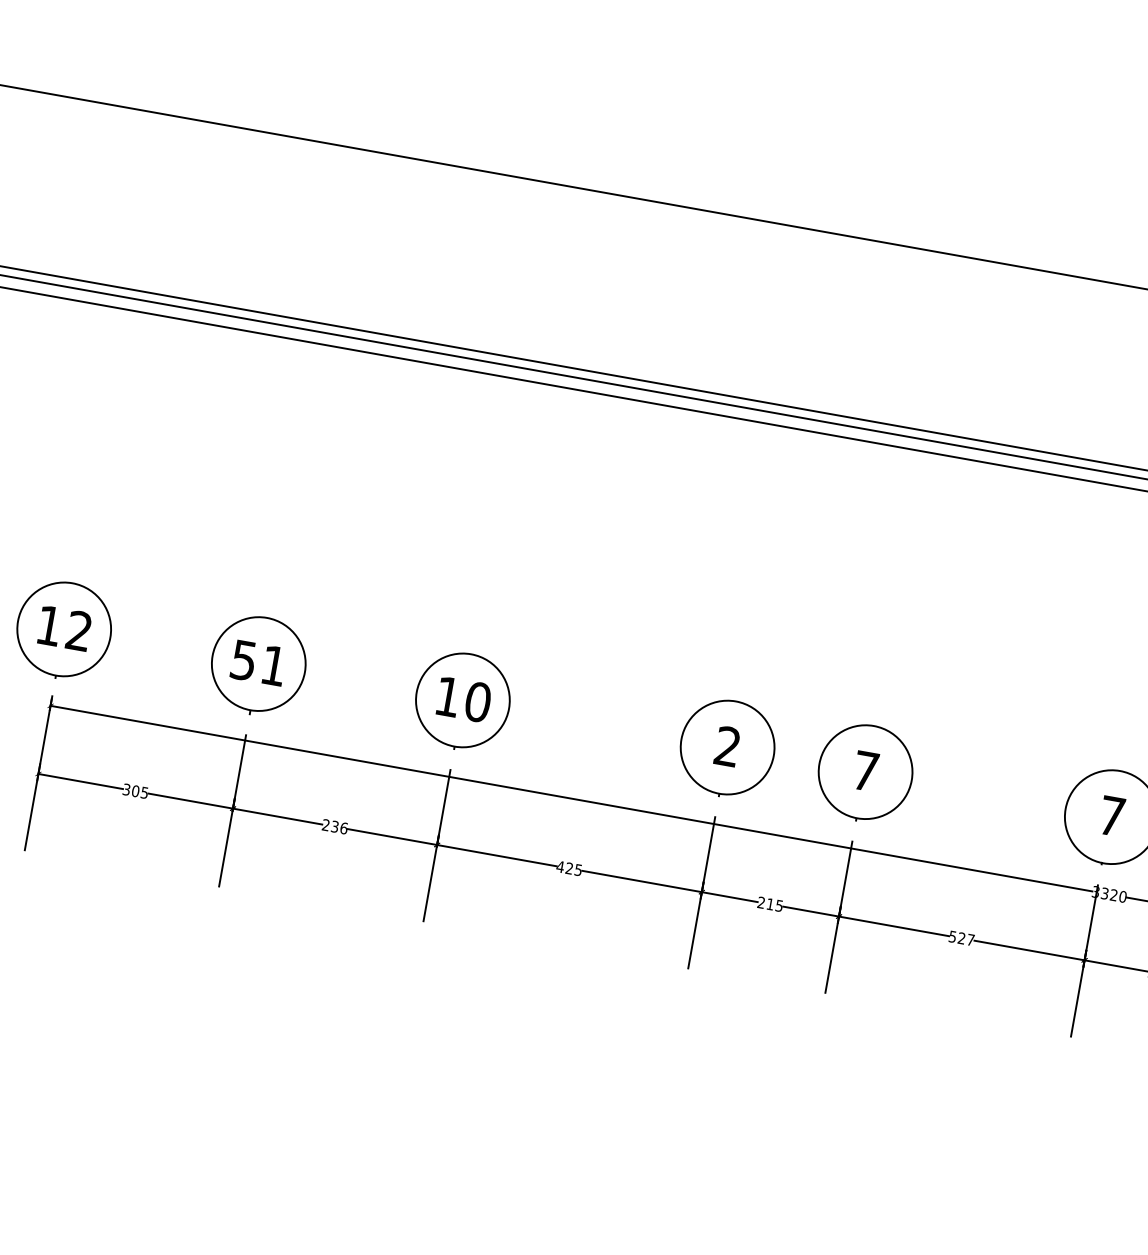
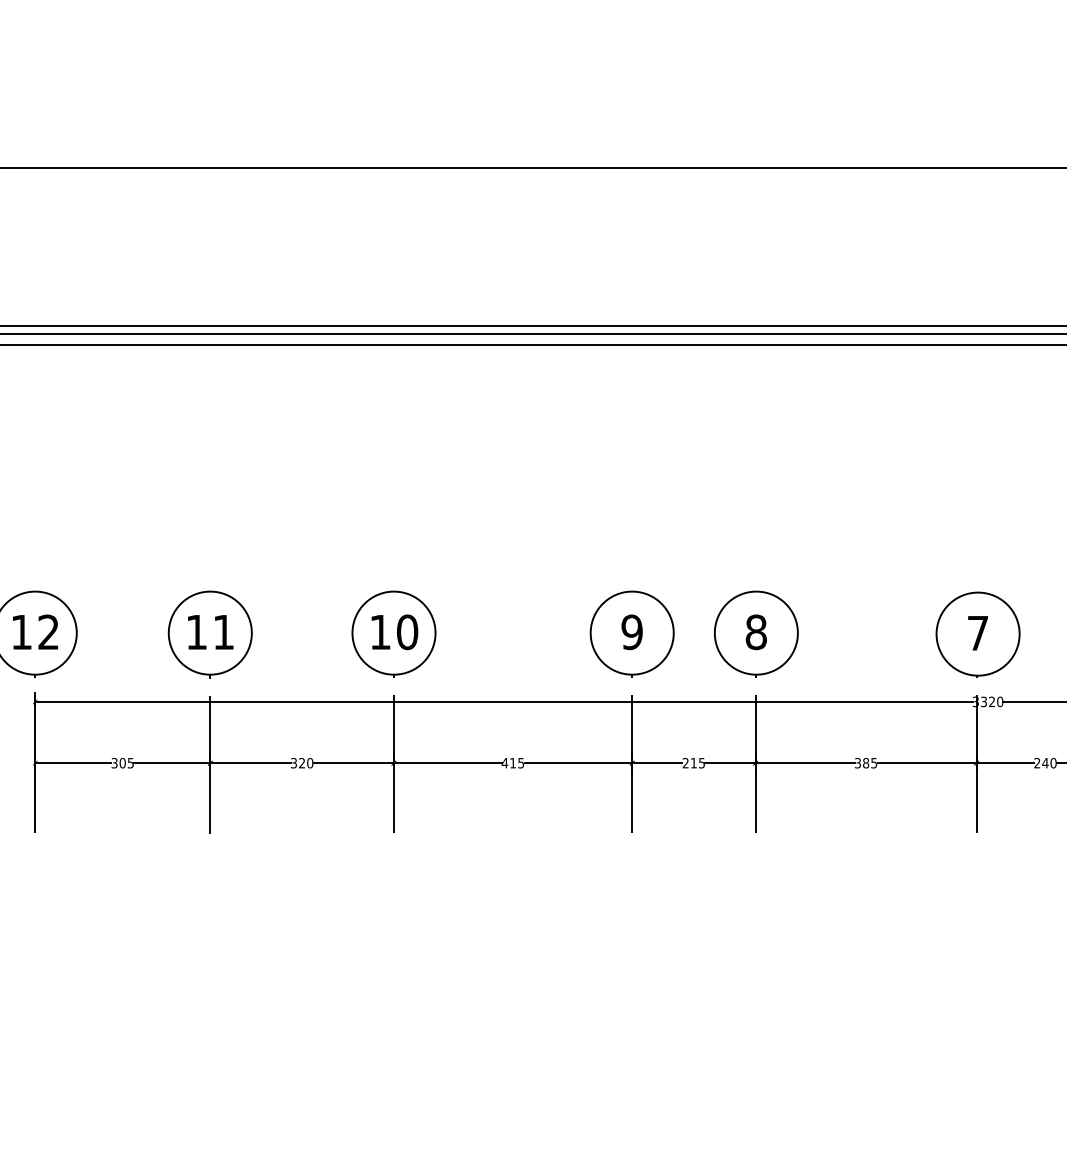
text: (243, 660) -> (196, 632), 51 -> 11
text: (726, 746) -> (631, 632), 2 -> 9
text: (864, 771) -> (755, 632), 7 -> 8
text: (335, 827) -> (302, 763), 236 -> 320
text: (568, 867) -> (512, 762), 425 -> 415
text: (962, 937) -> (866, 762), 527 -> 385

